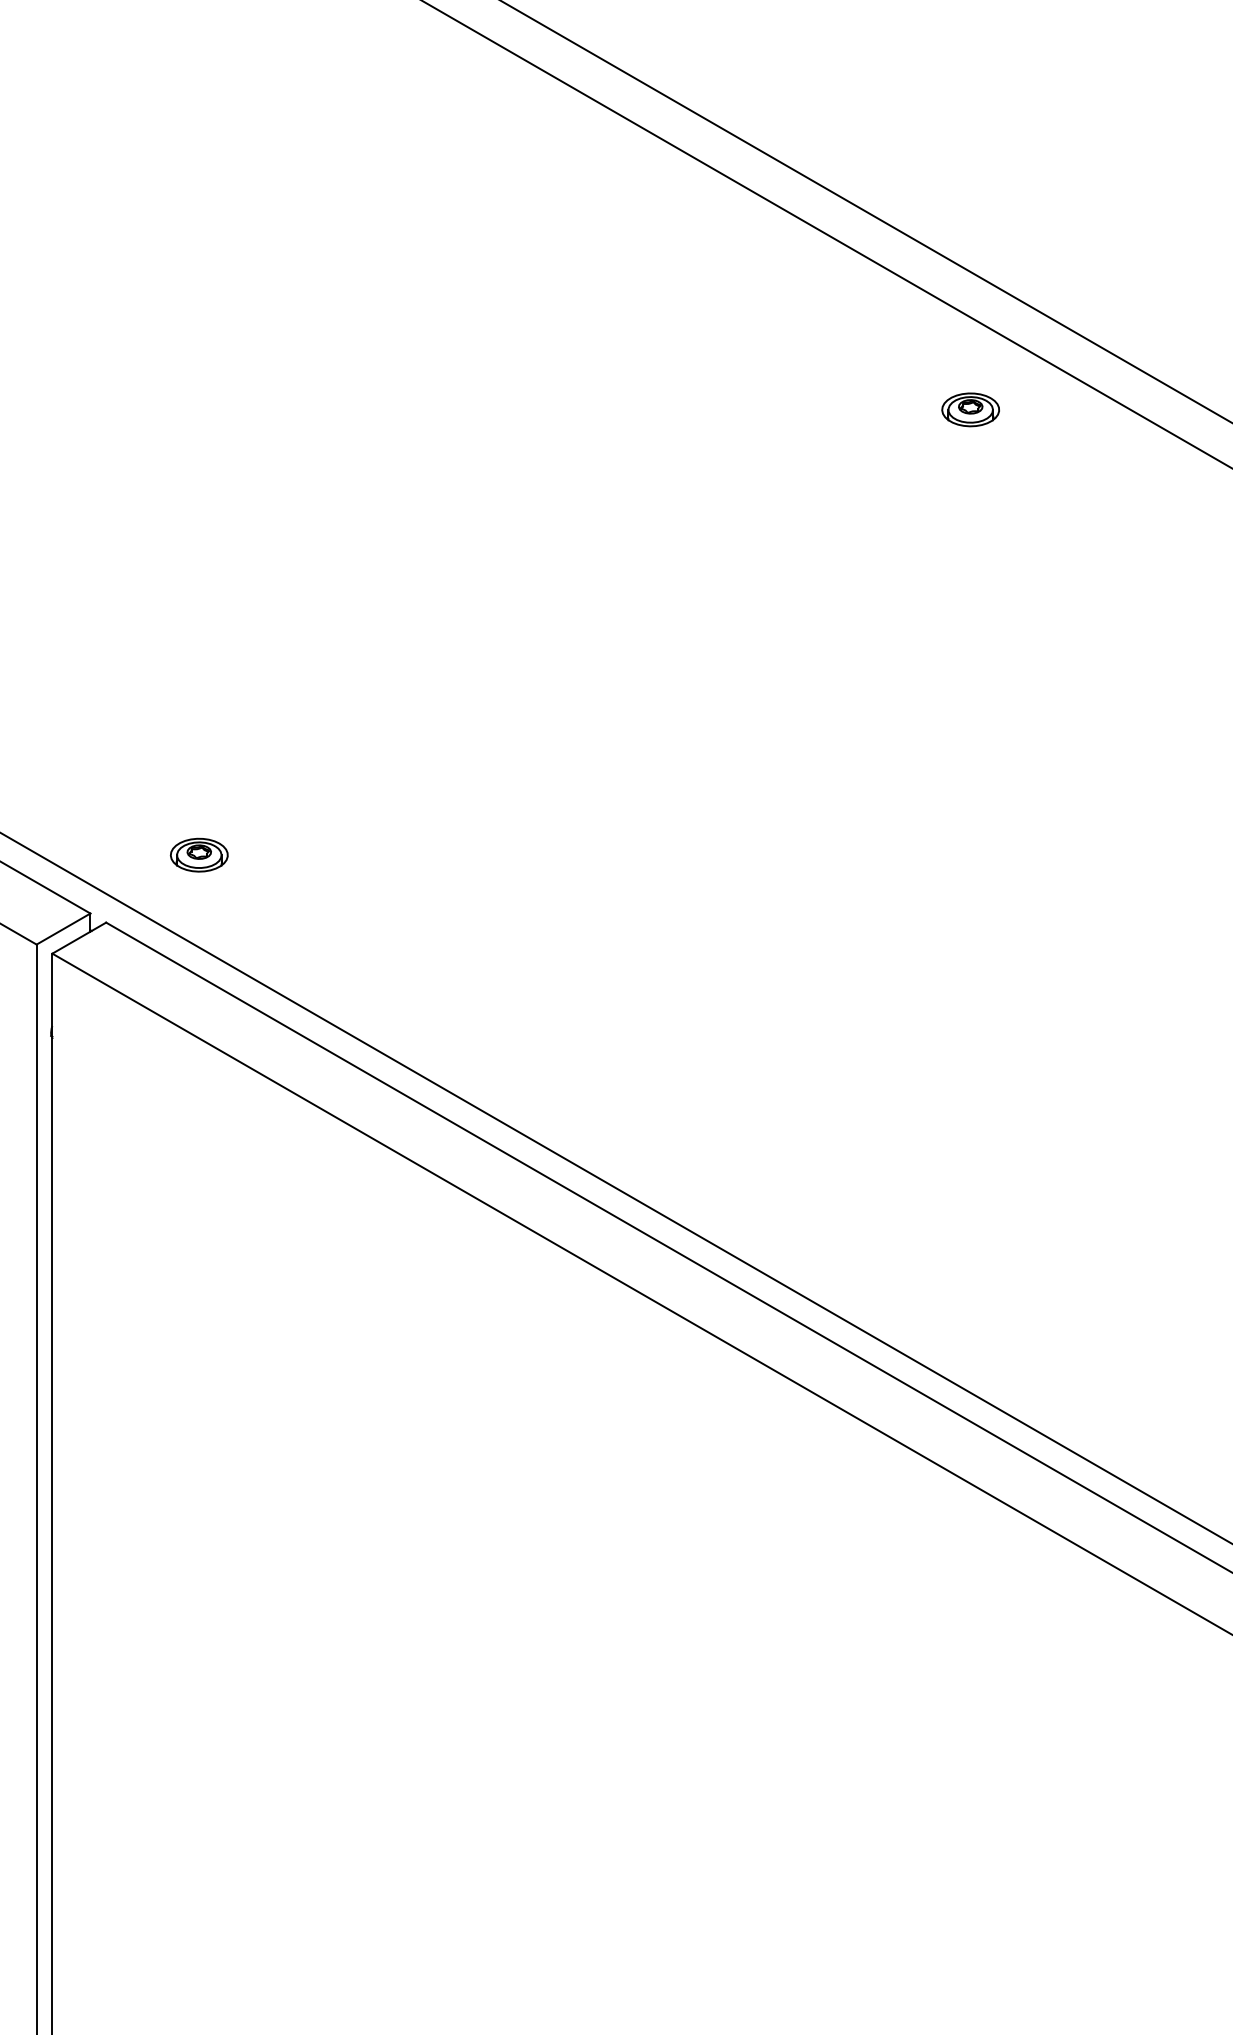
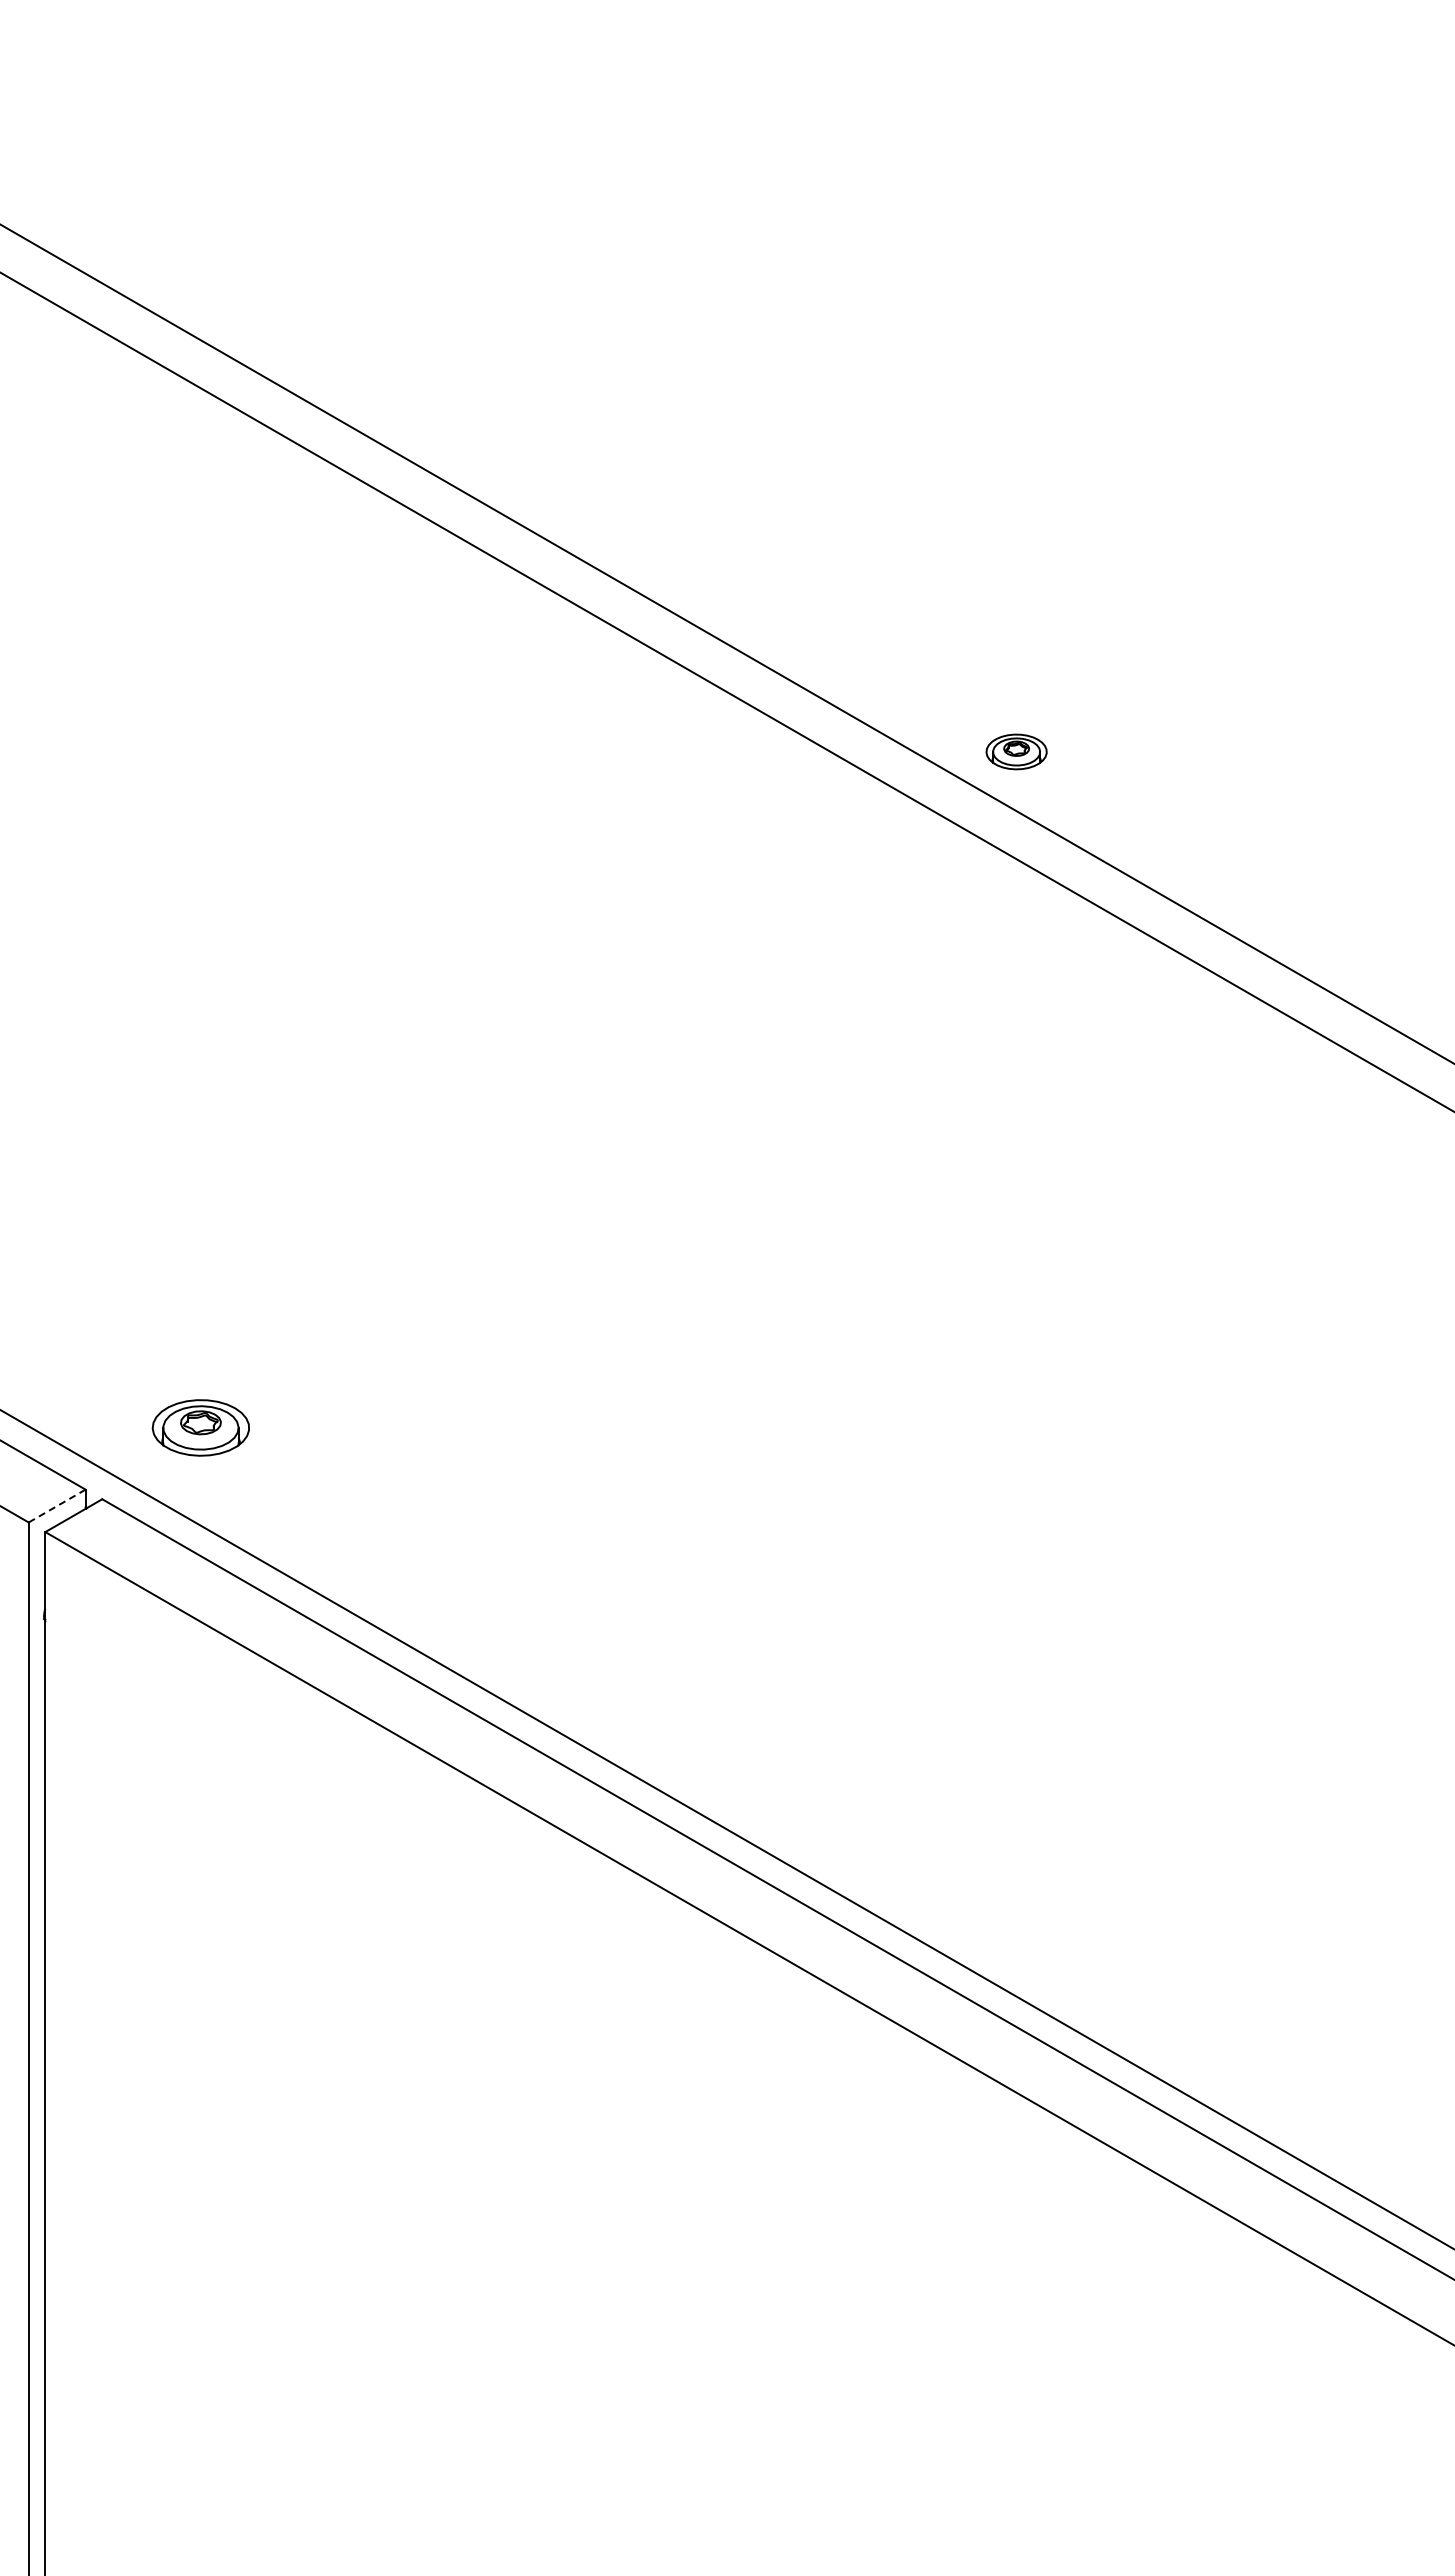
part: (970, 409) -> (1016, 751), moved
part: (199, 854) -> (200, 1427), size x1.6
line: (63, 929) -> (57, 1506), solid -> dashed

